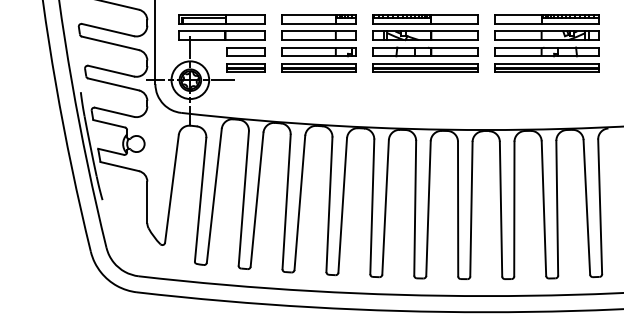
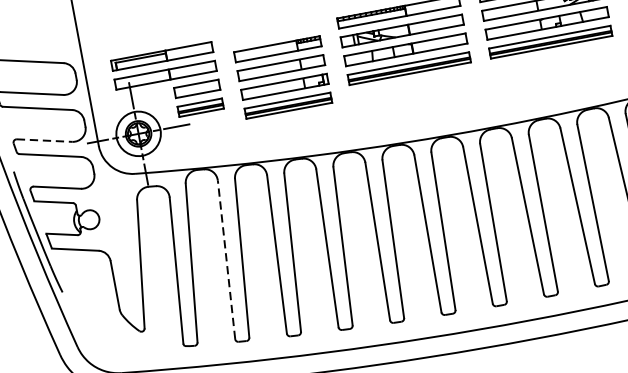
part: (318, 43) -> (282, 77), moved
line: (111, 71) -> (45, 140), solid -> dashed
line: (243, 198) -> (226, 259), solid -> dashed

